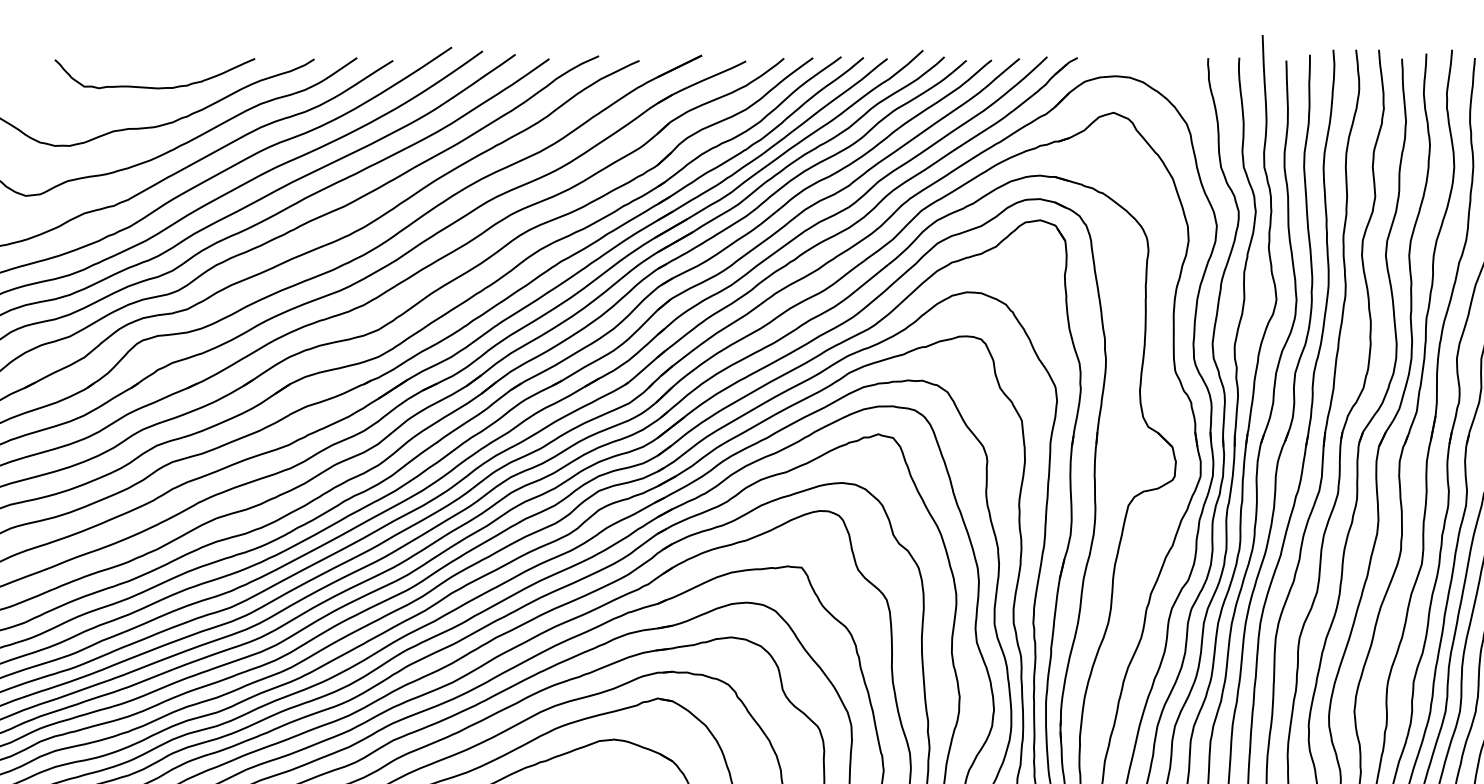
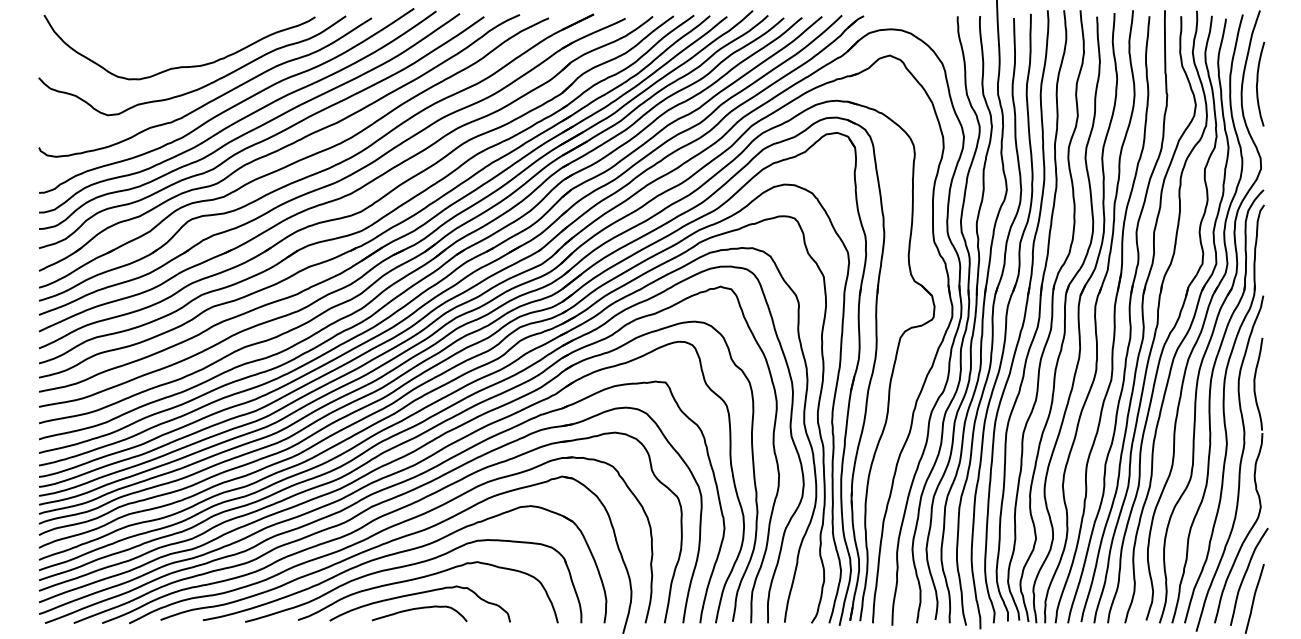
curve: (151, 86) -> (198, 36), removed

